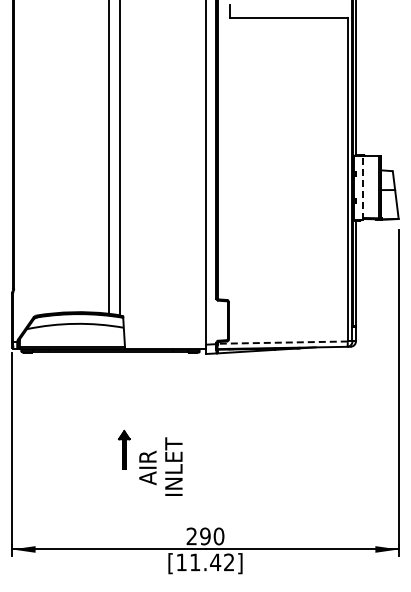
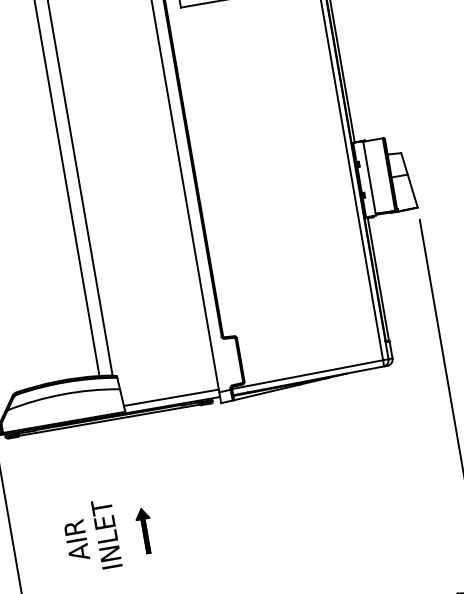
line: (362, 187) -> (369, 178), dashed -> solid
line: (165, 342) -> (171, 398), added
line: (282, 342) -> (307, 374), dashed -> solid
text: (160, 466) -> (91, 536), moved

